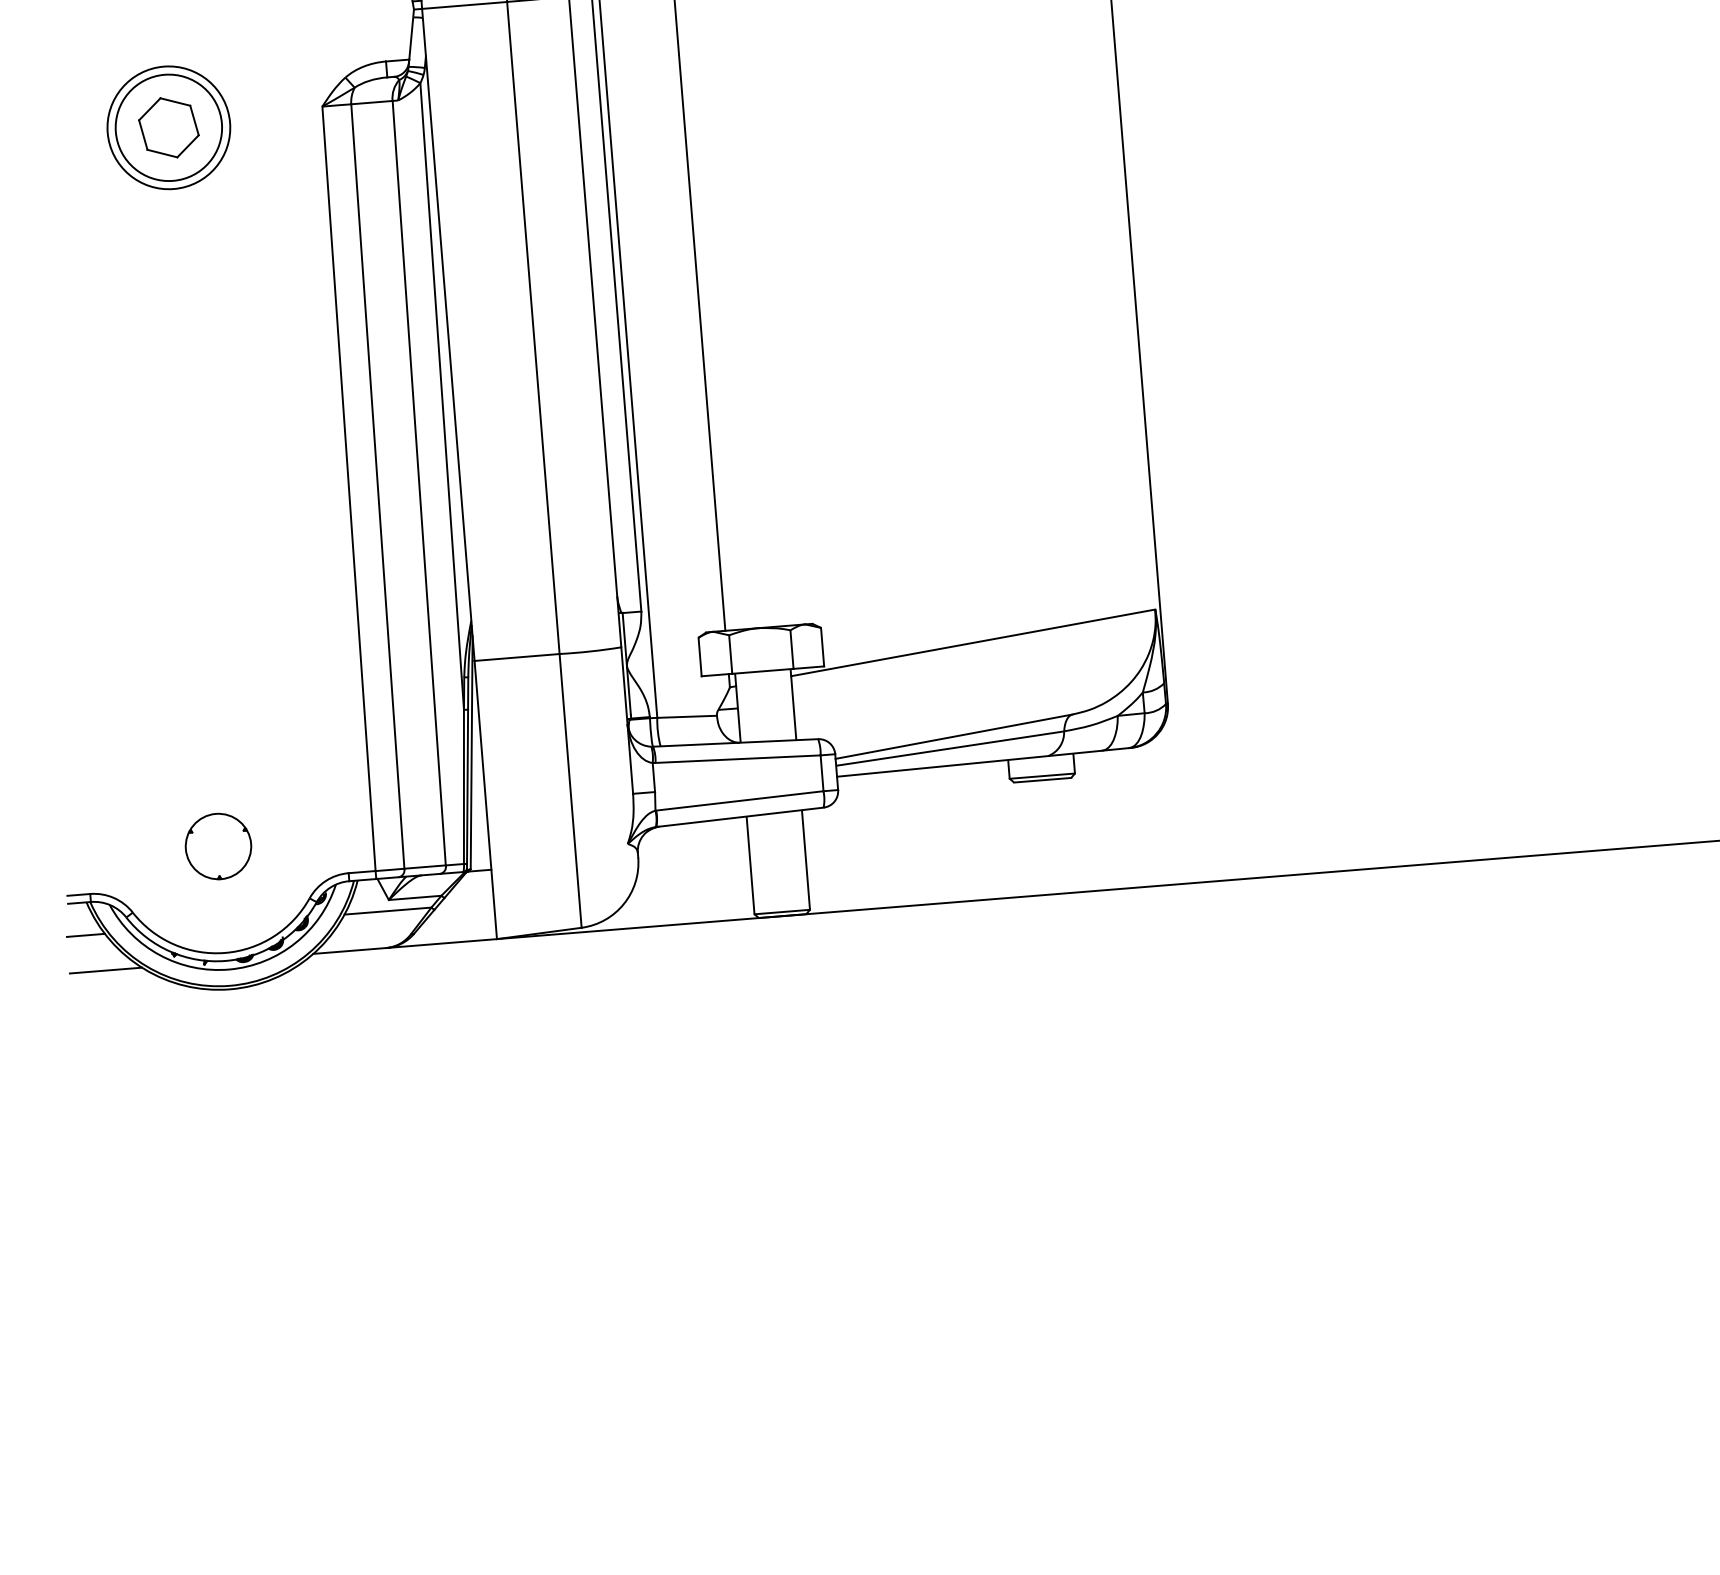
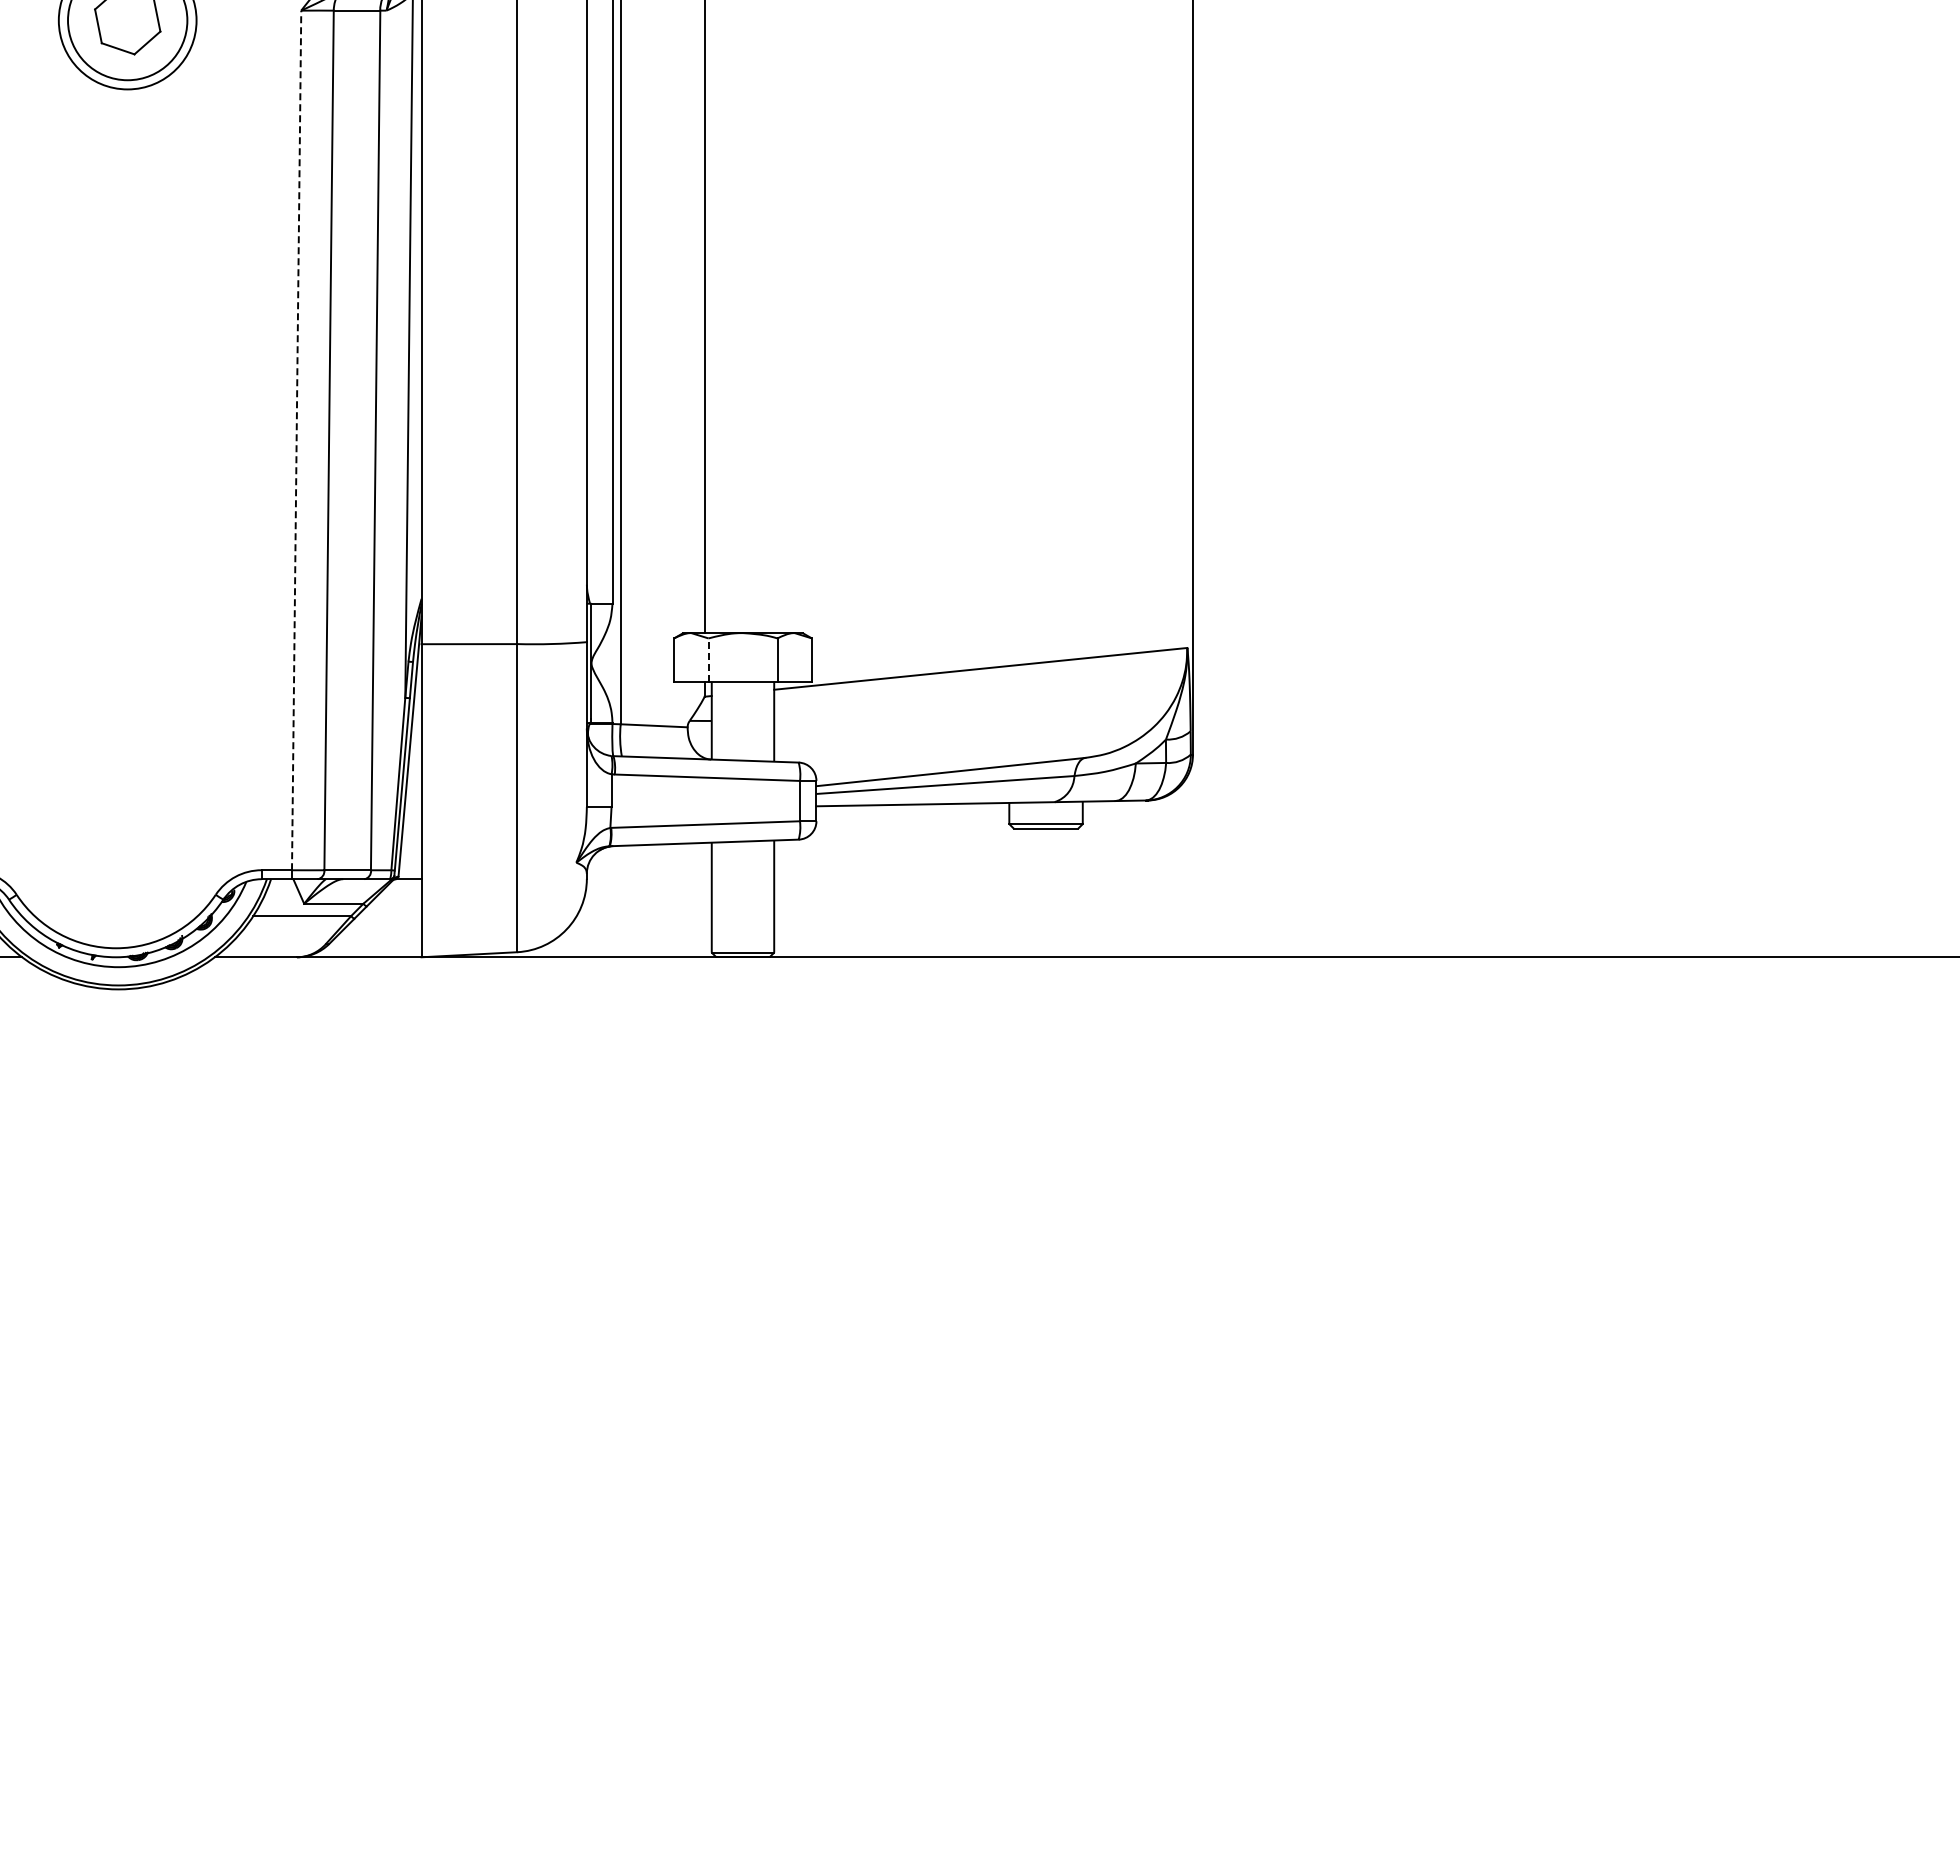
line: (348, 488) -> (296, 440), solid -> dashed
line: (730, 654) -> (708, 660), solid -> dashed
part: (218, 846) -> (118, 828), removed

